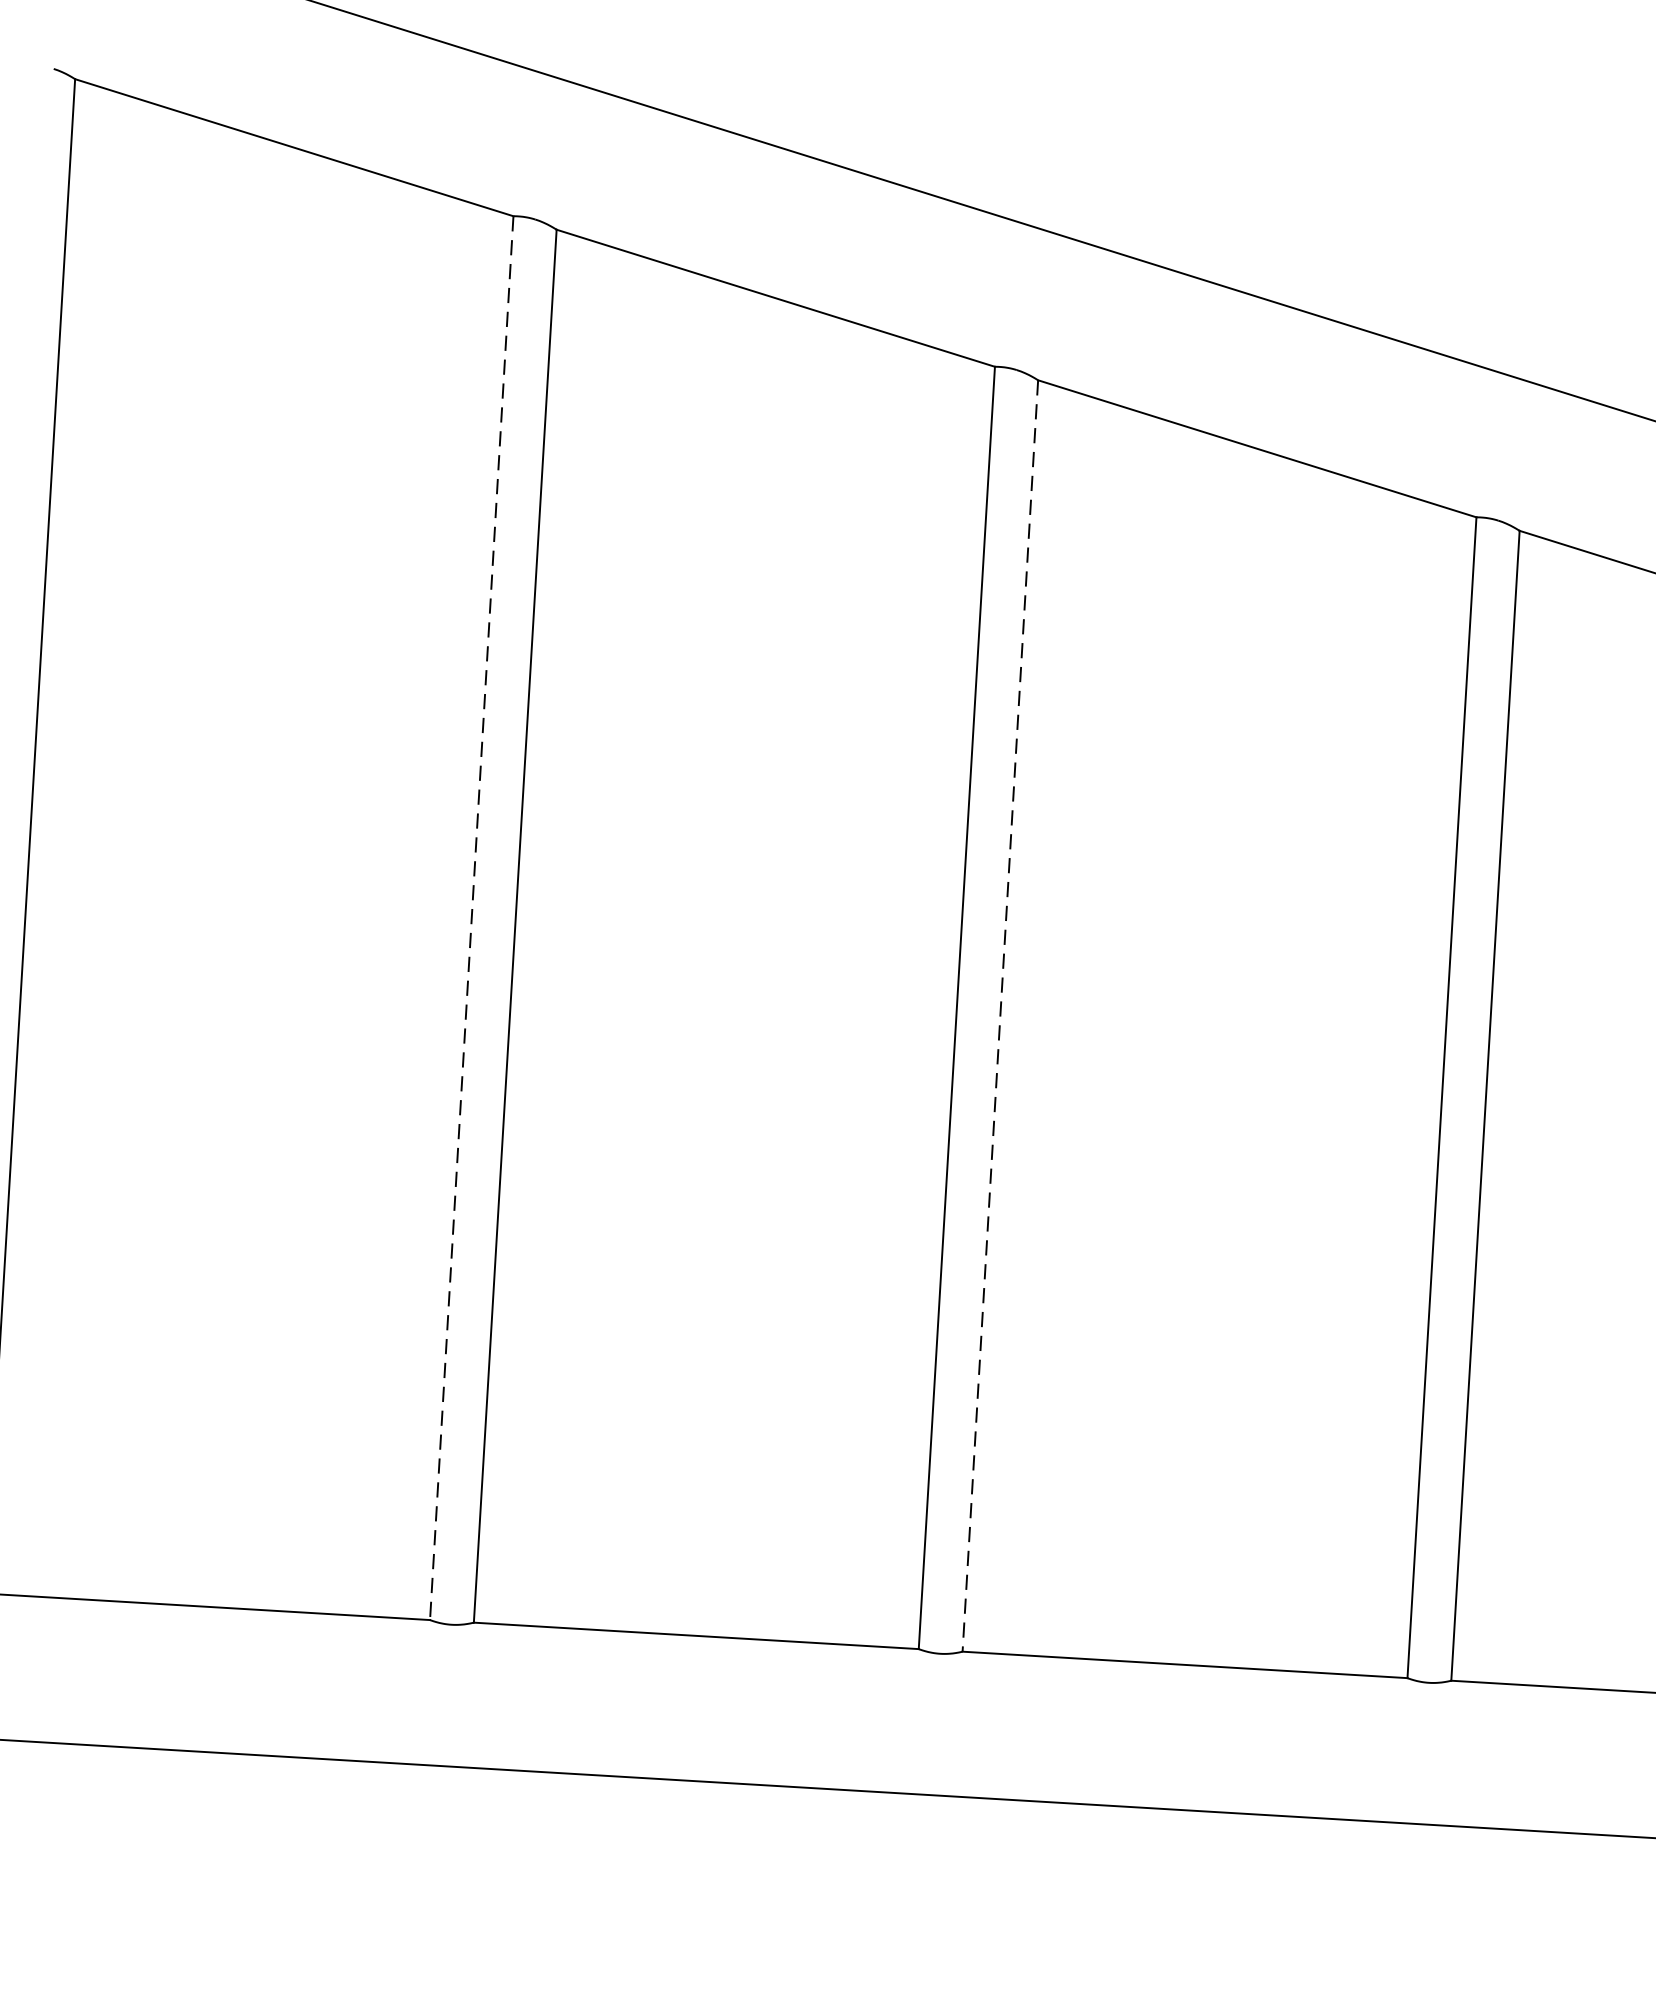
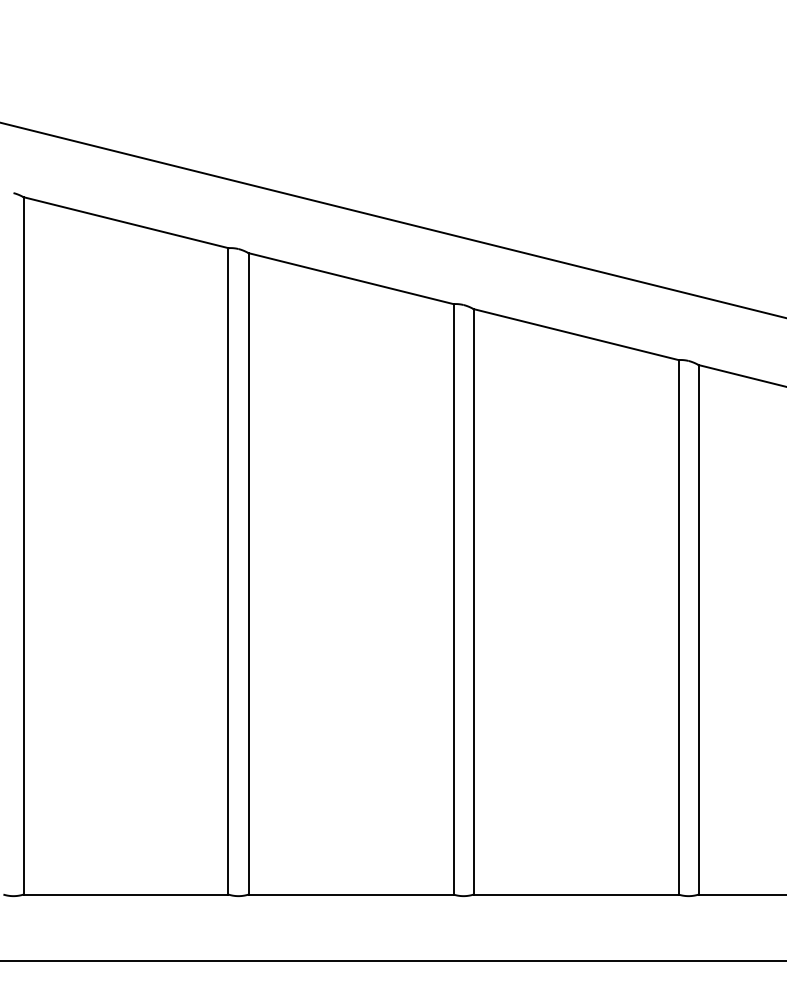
line: (471, 918) -> (228, 571), dashed -> solid
line: (999, 1015) -> (473, 601), dashed -> solid

